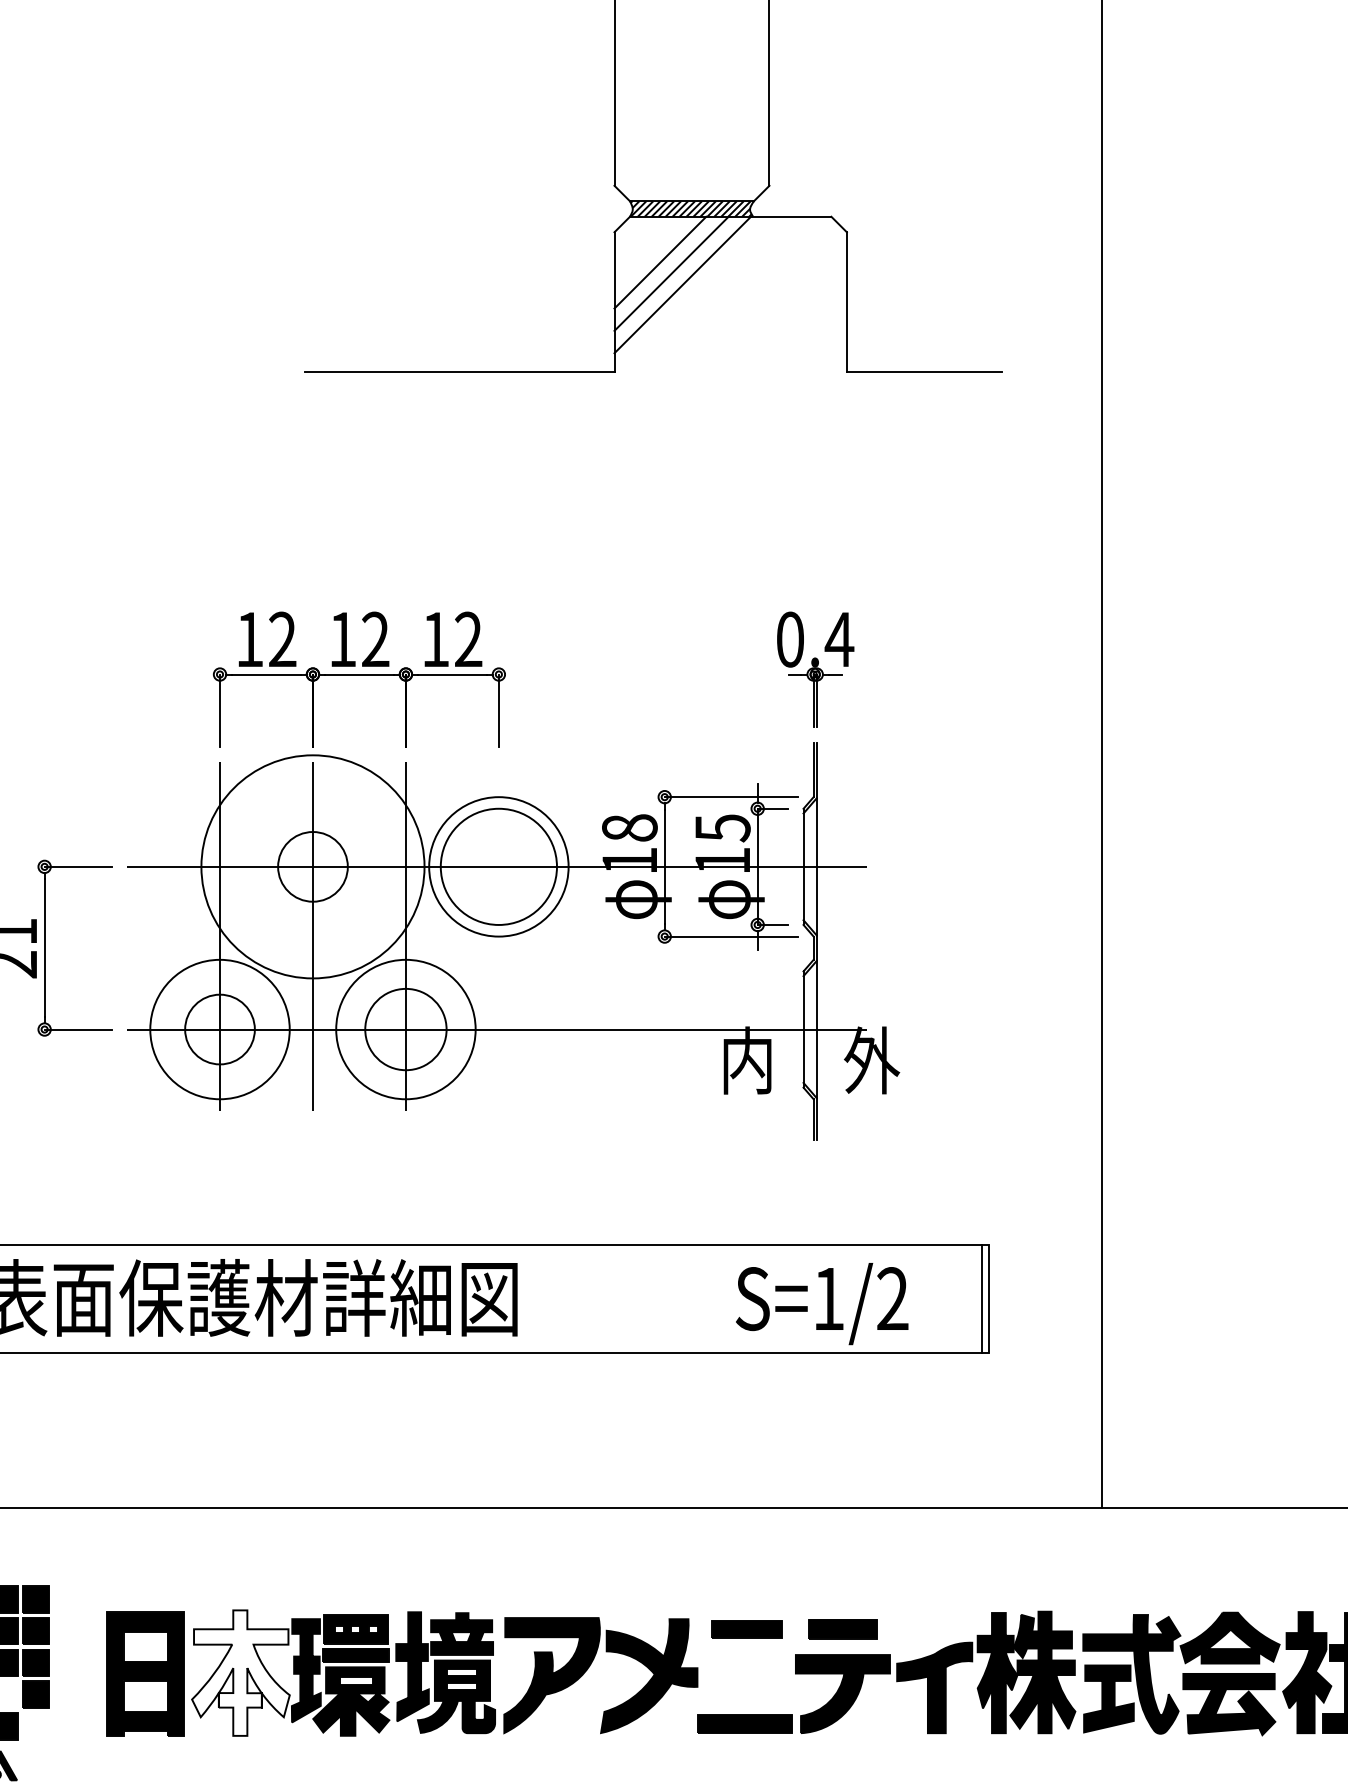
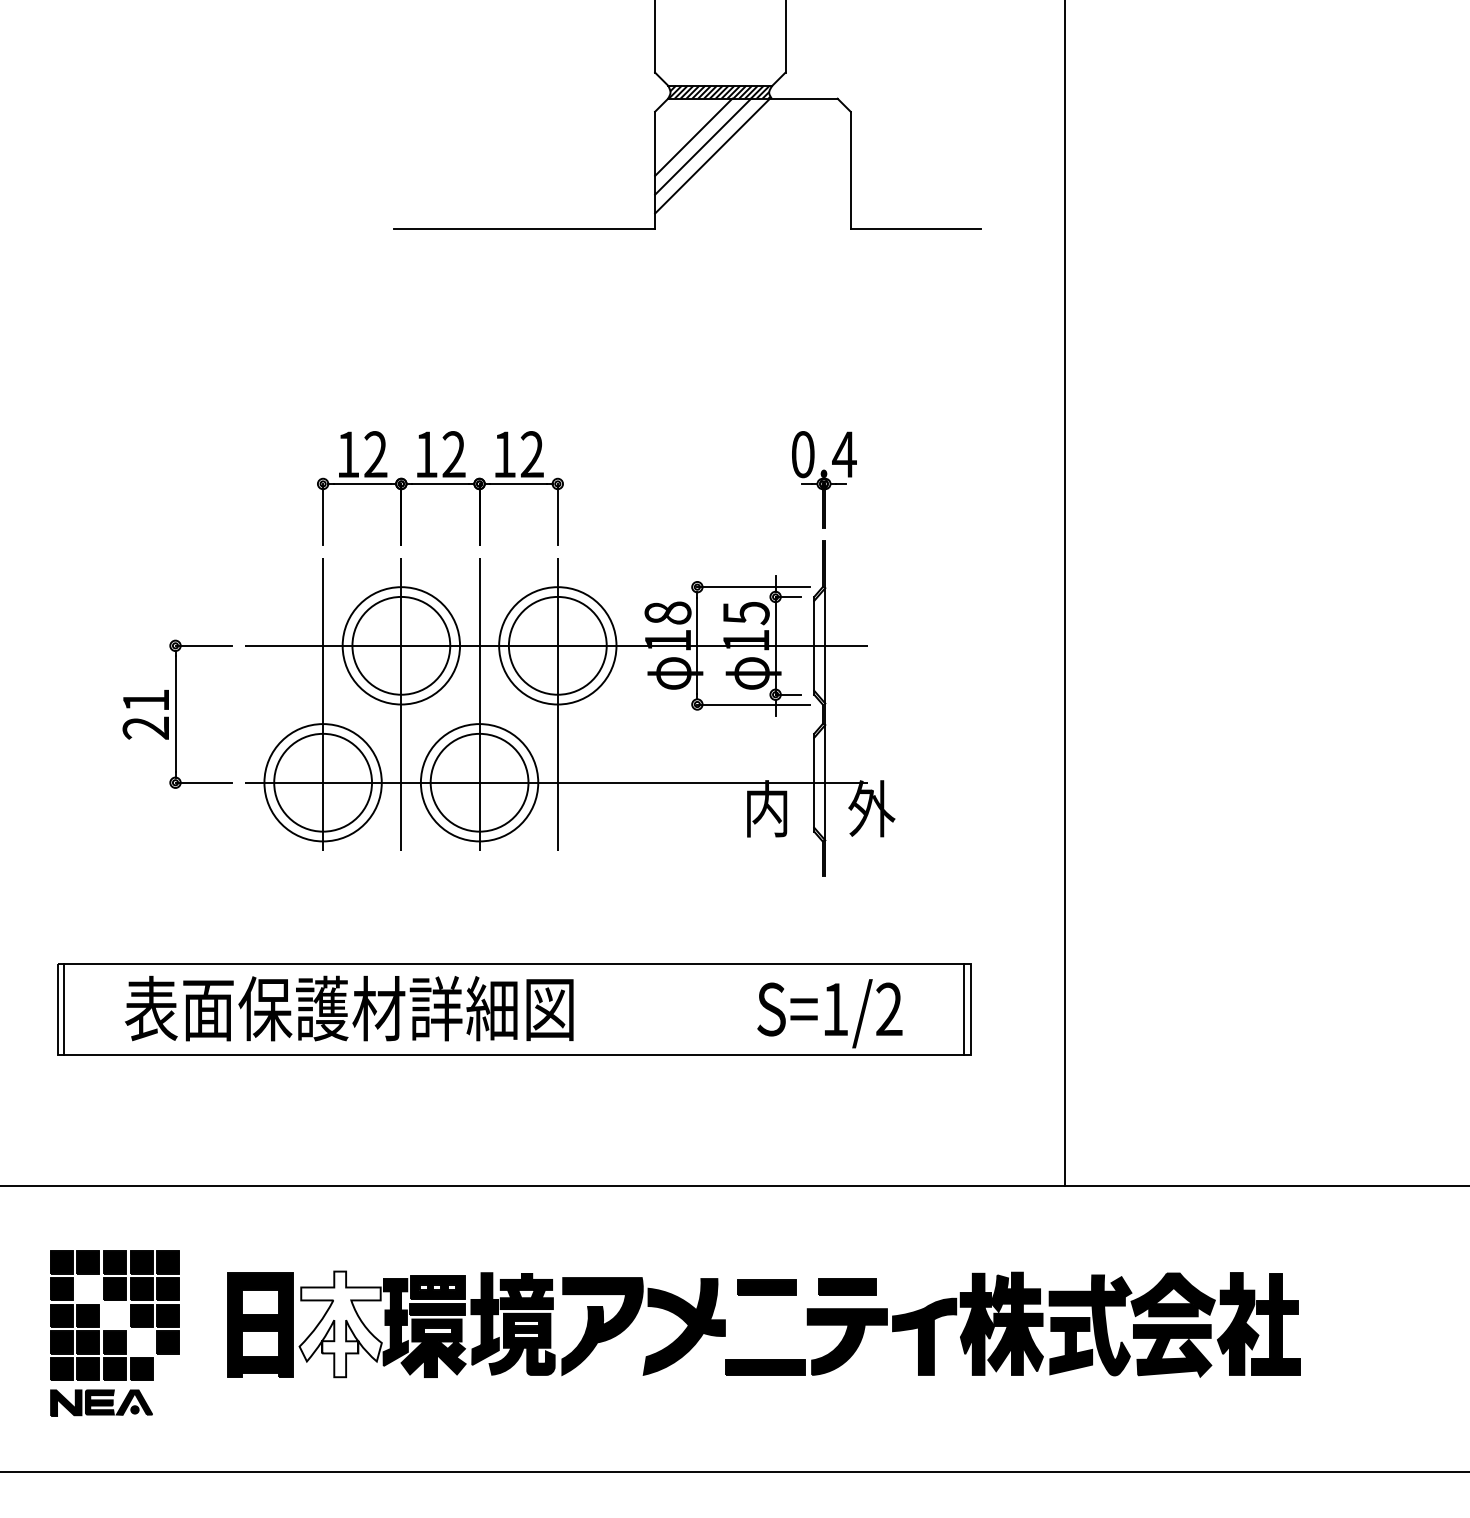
circle: (313, 866) -> (401, 645), size x0.62
circle: (313, 866) -> (401, 645), size x1.67
line: (498, 936) -> (557, 704), added
circle: (220, 1029) -> (323, 782), size x1.67
circle: (405, 1029) -> (479, 782), size x1.43

